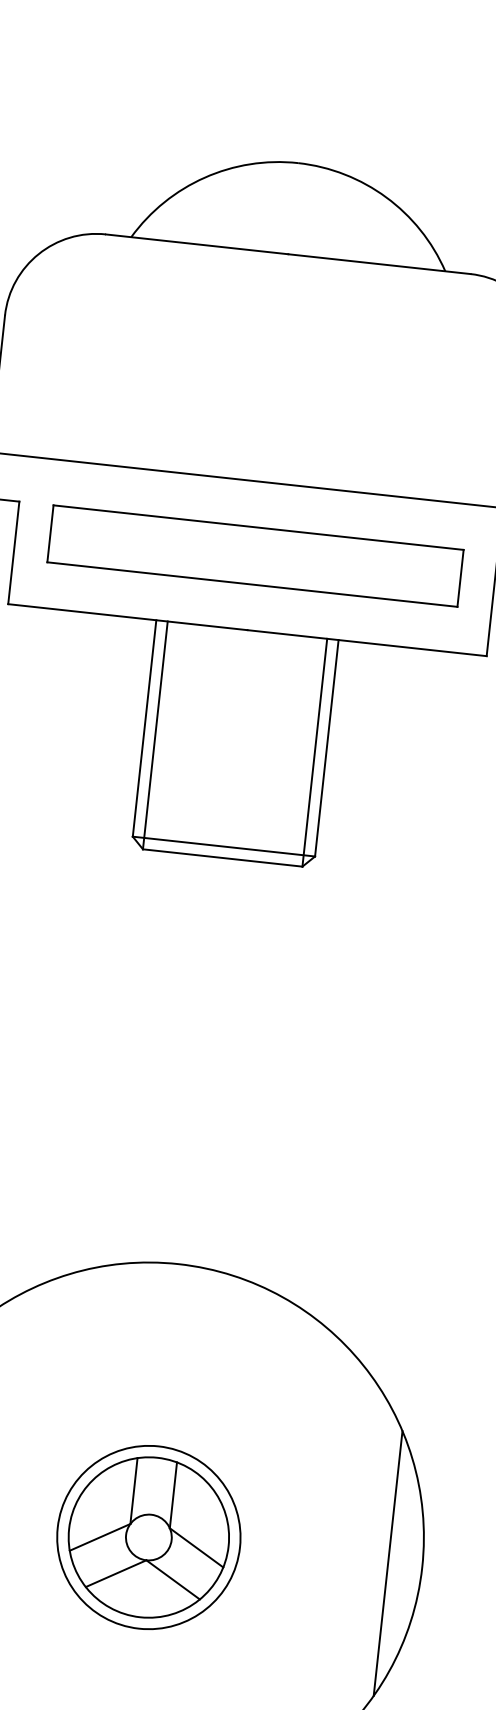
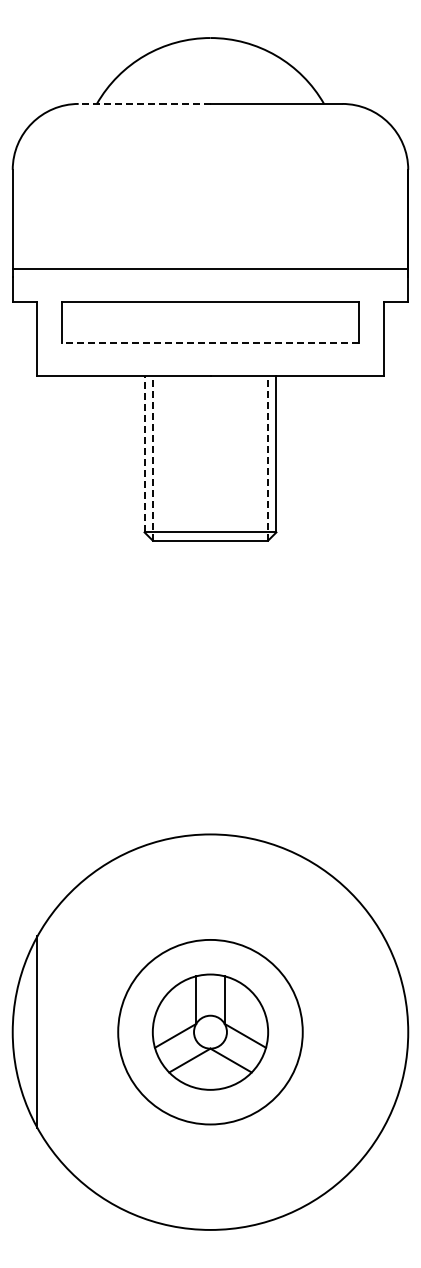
line: (197, 243) -> (144, 103), solid -> dashed
line: (251, 583) -> (209, 342), solid -> dashed
line: (144, 727) -> (144, 453), solid -> dashed
line: (155, 734) -> (152, 457), solid -> dashed
line: (315, 751) -> (268, 457), solid -> dashed
circle: (148, 1537) -> (210, 1032), size x1.4
line: (388, 1562) -> (383, 1031), removed

